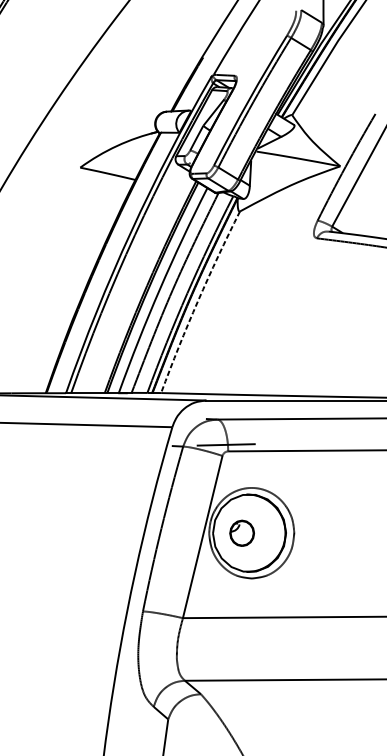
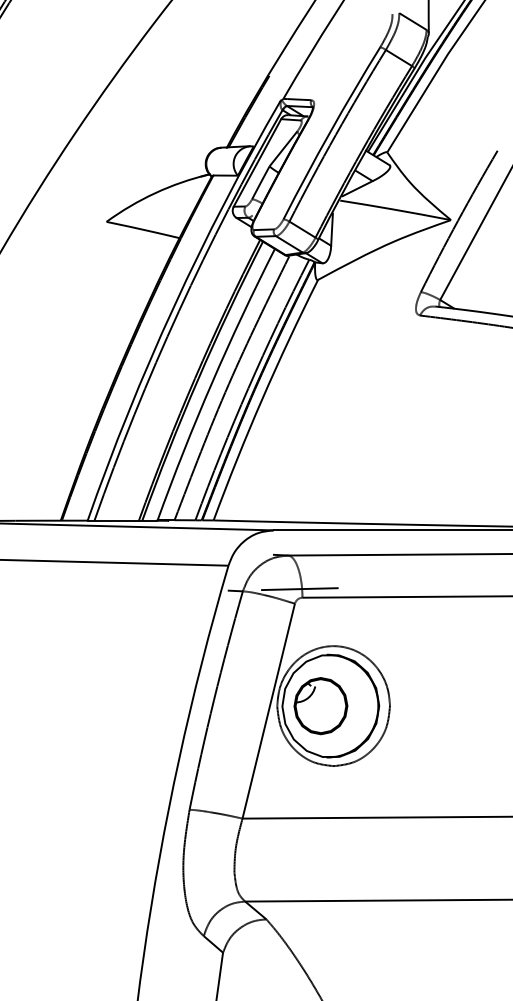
arc: (198, 301) -> (262, 398), dashed -> solid
part: (241, 533) -> (320, 706), size x1.67

